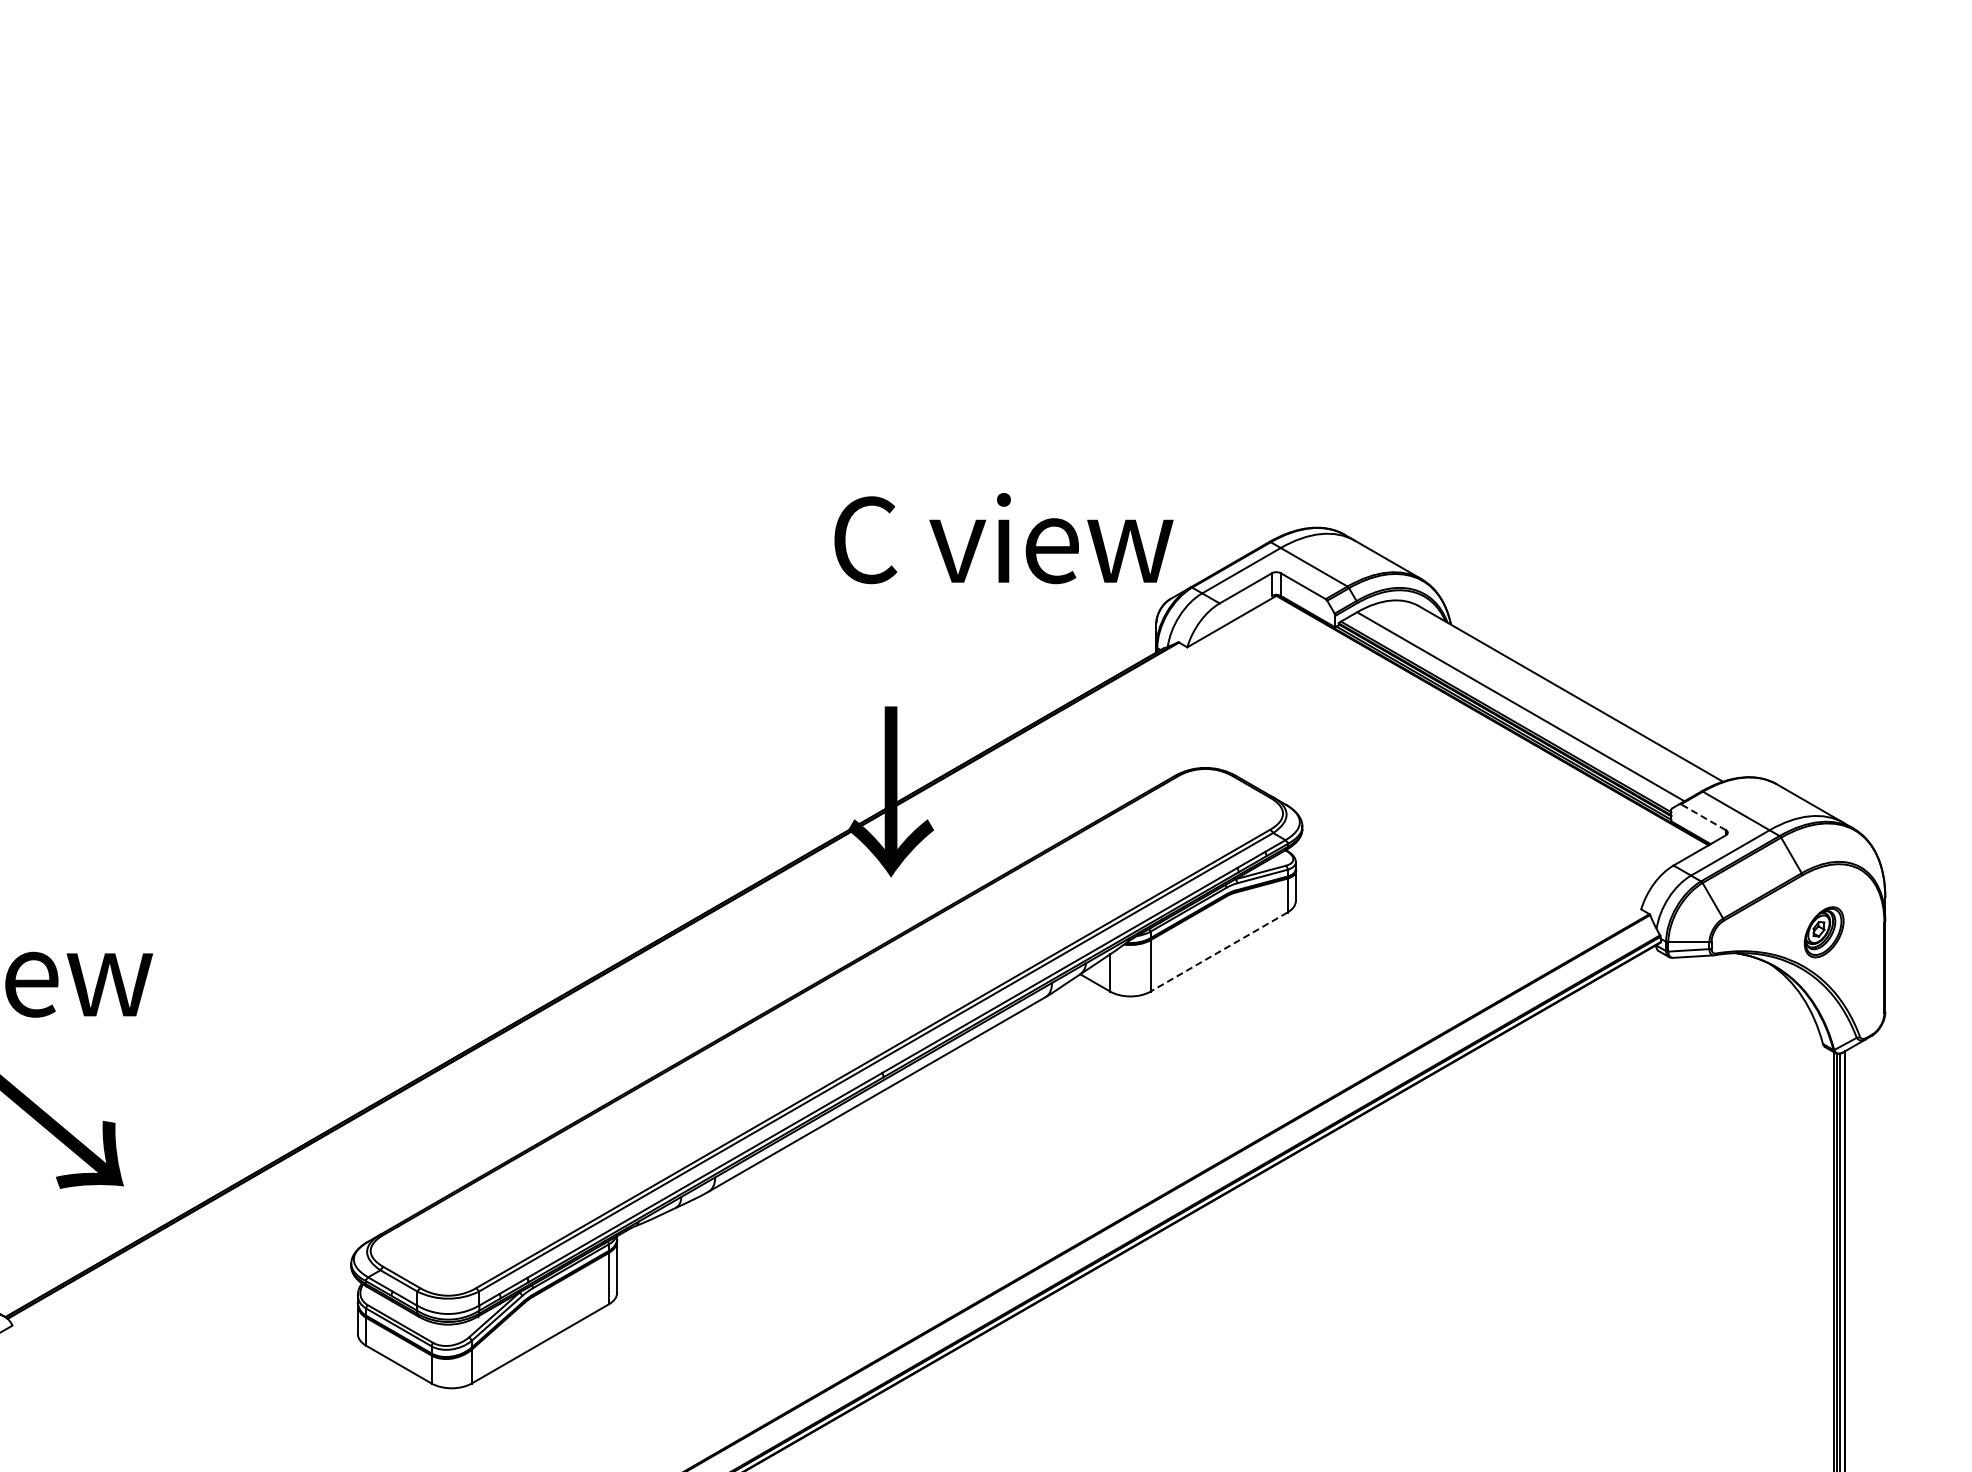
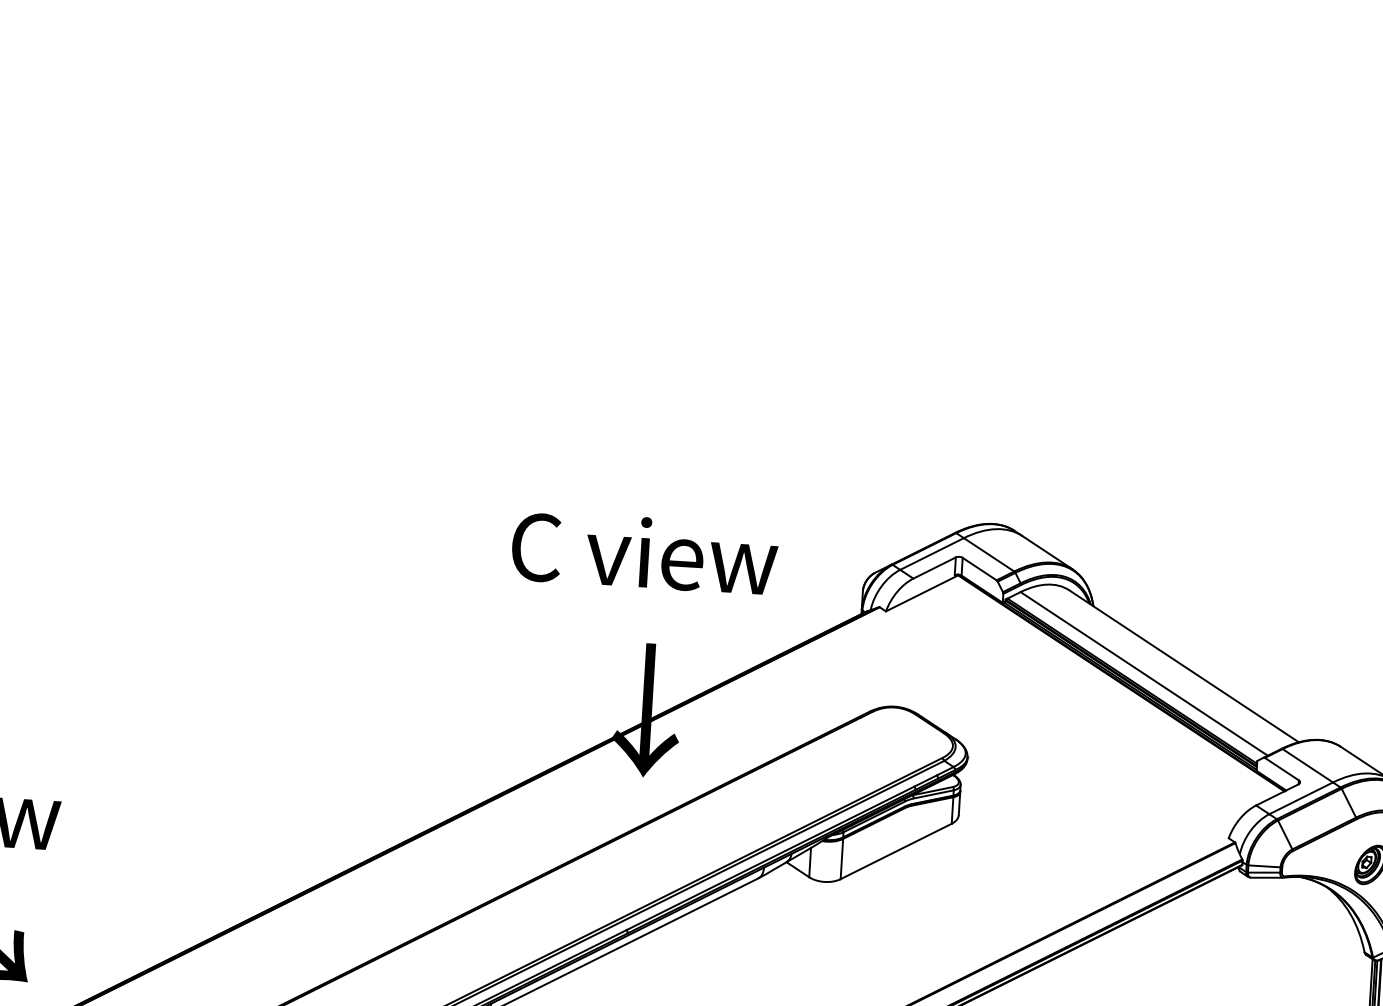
text: (1003, 538) -> (644, 552), moved
line: (1703, 817) -> (1281, 769), dashed -> solid
line: (1218, 952) -> (895, 851), dashed -> solid

